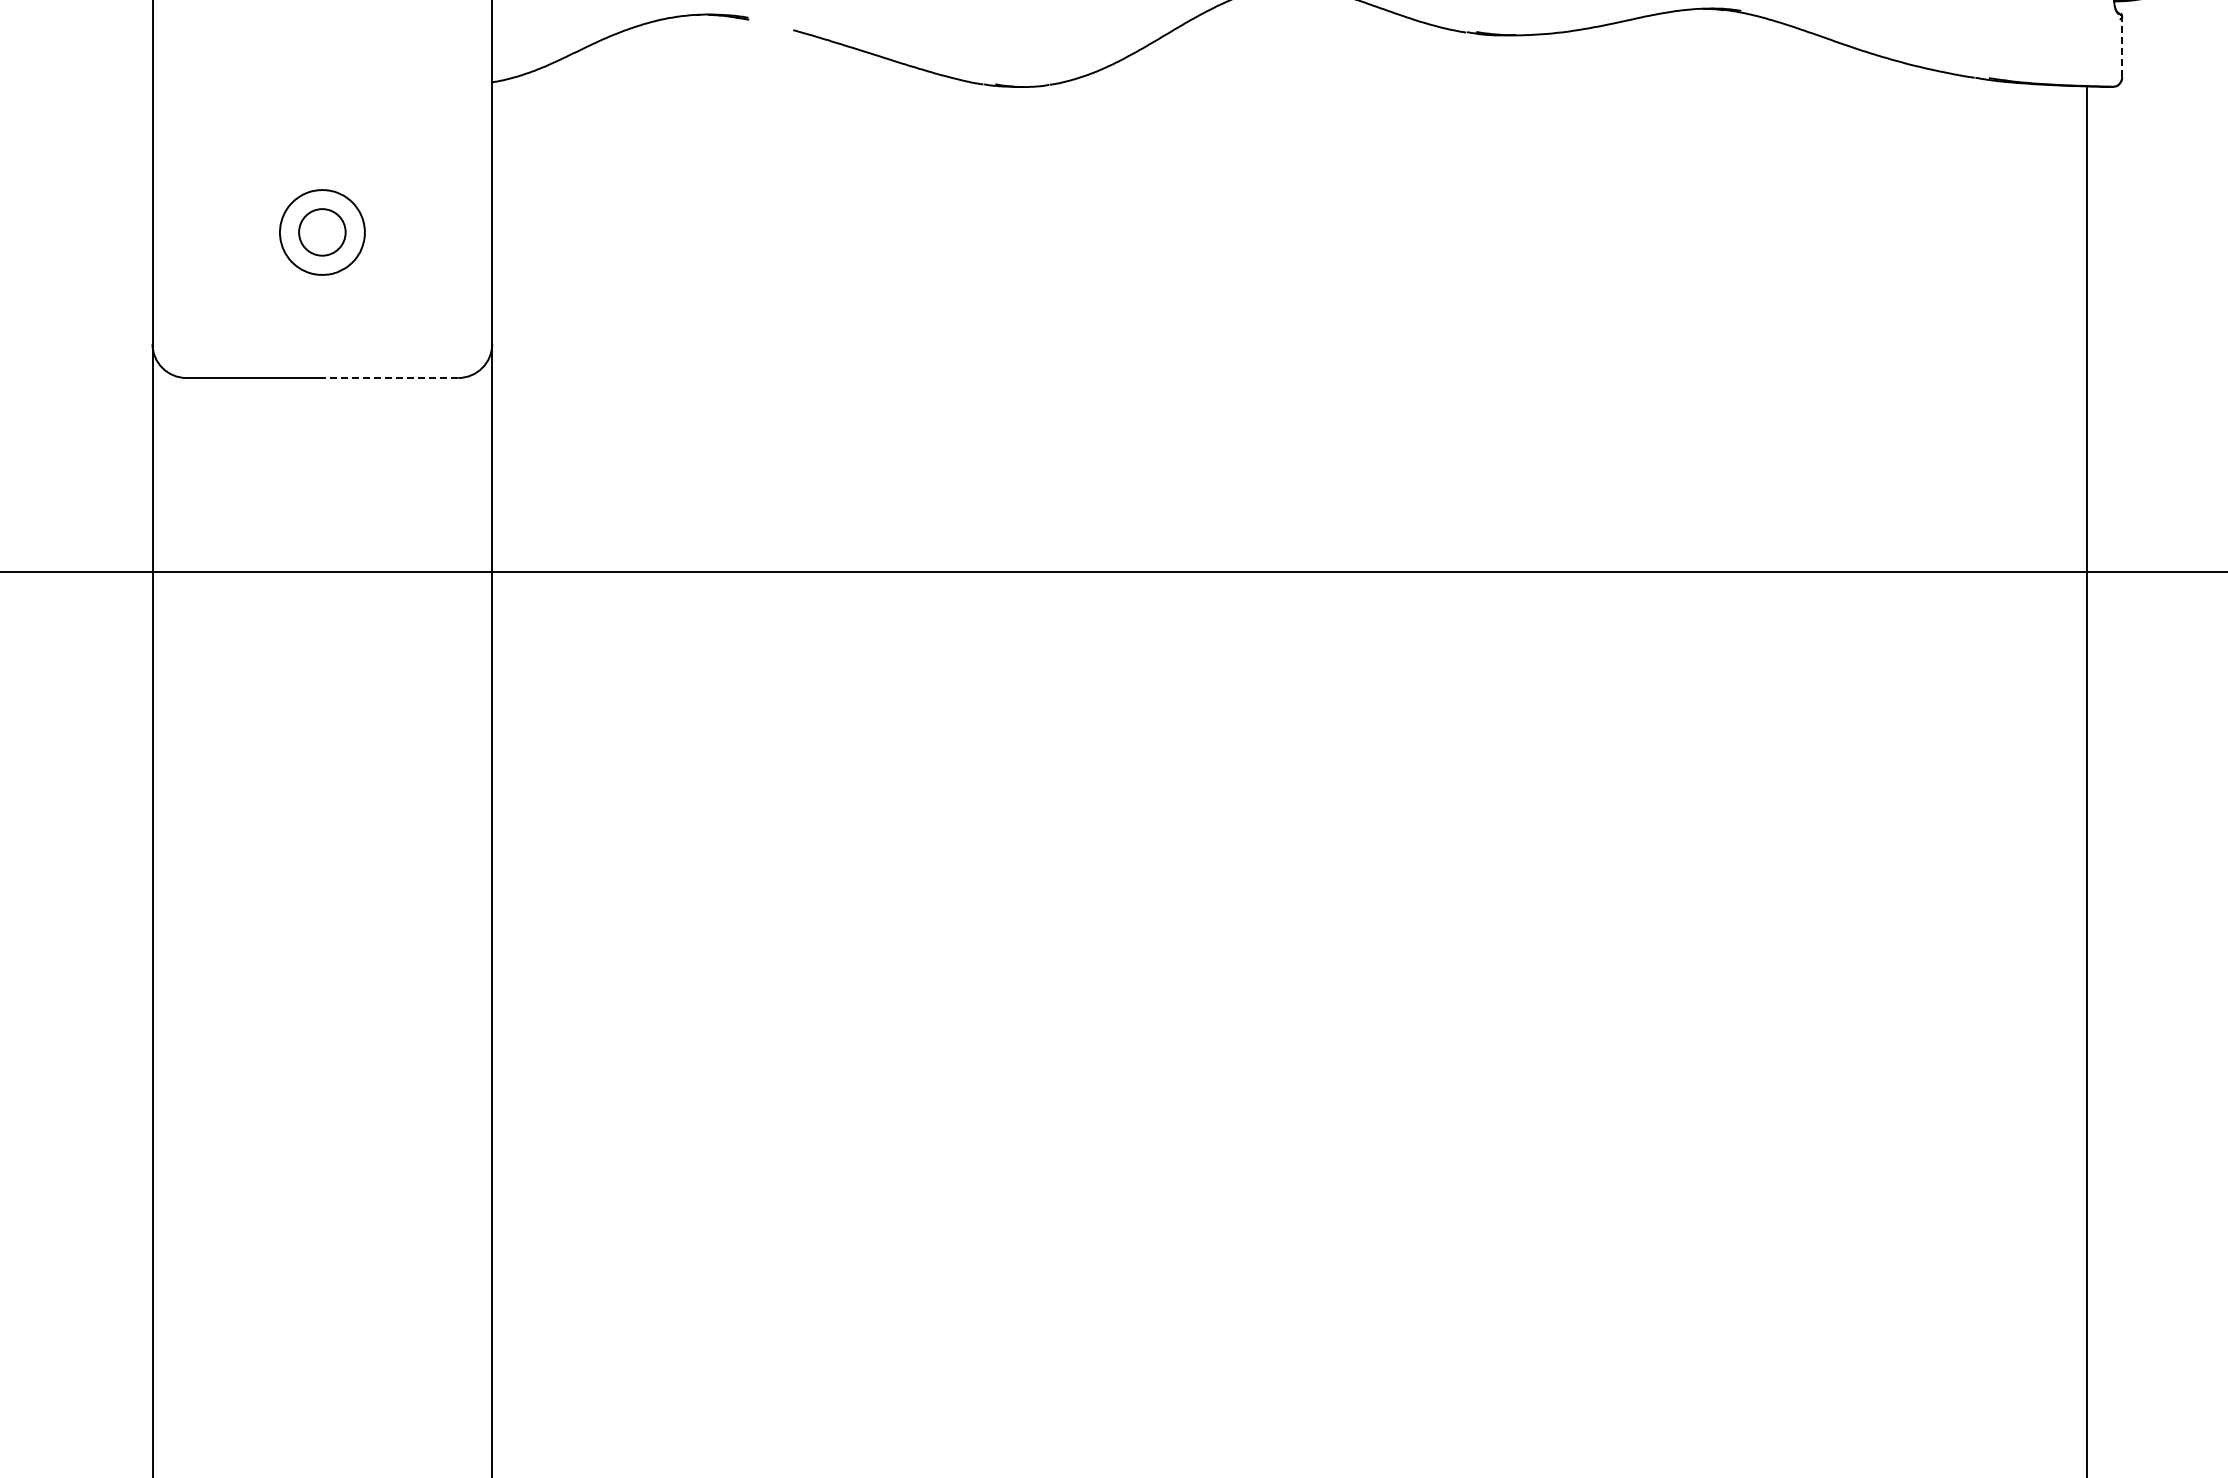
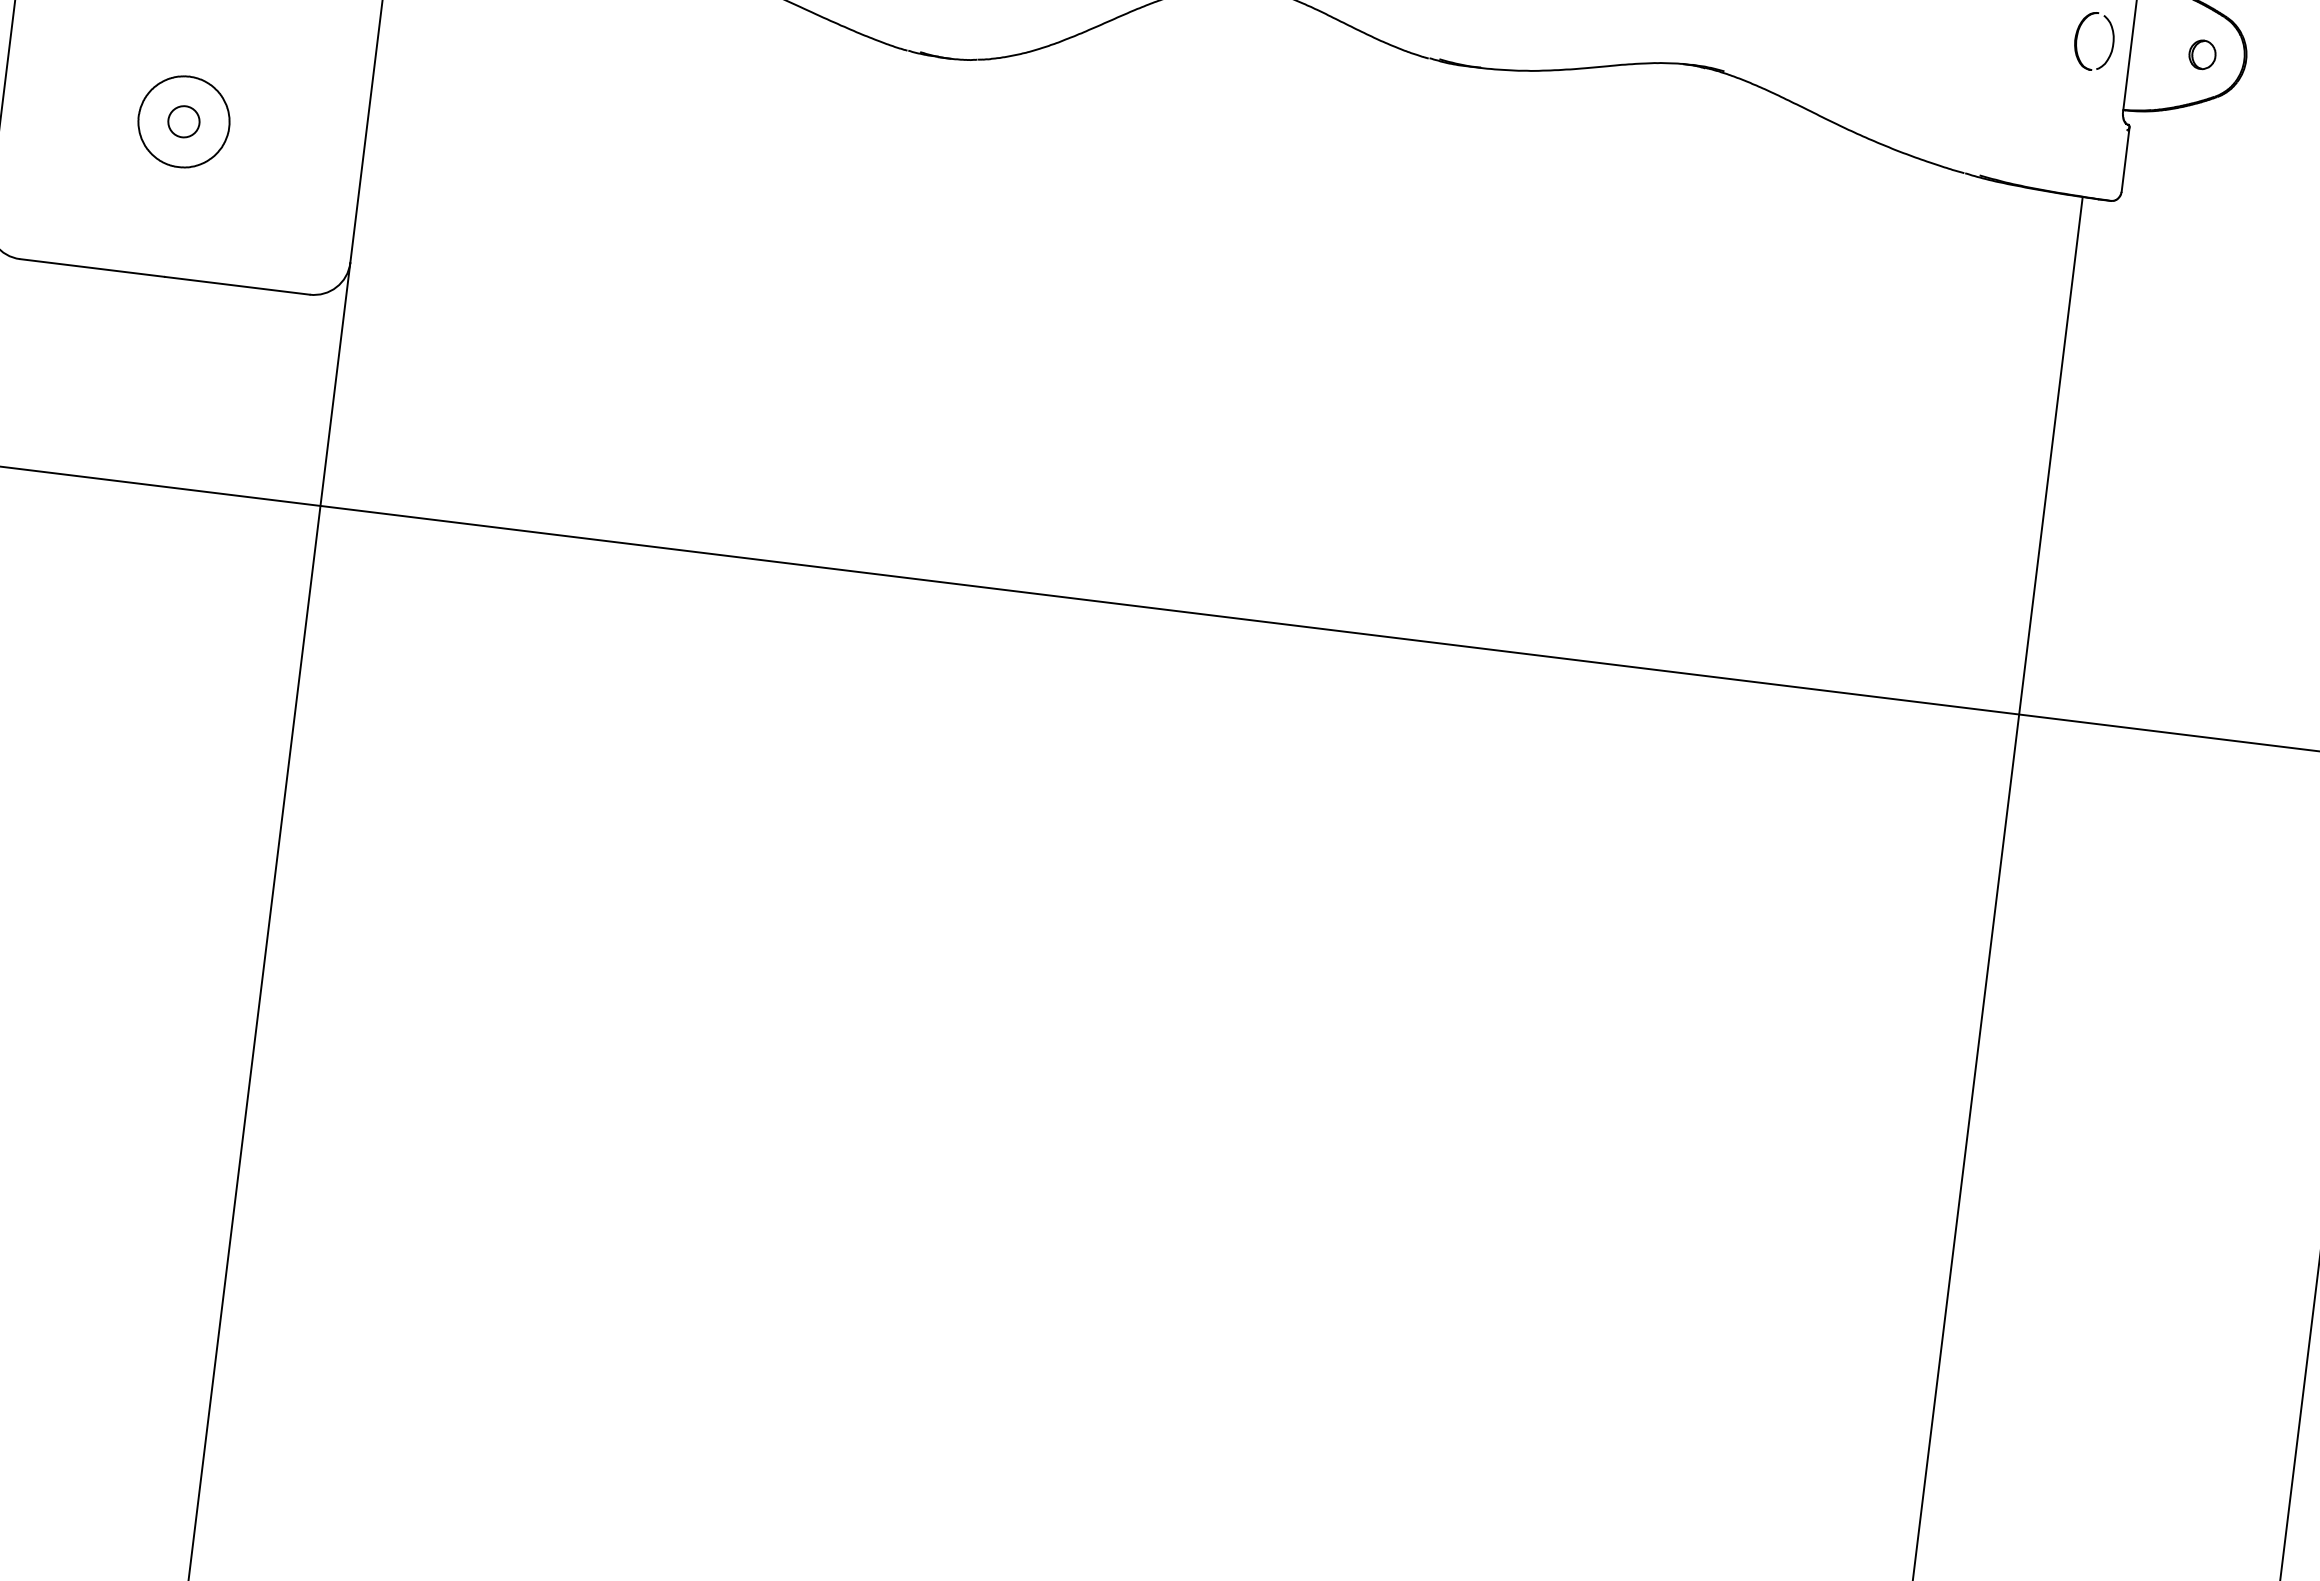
line: (2122, 46) -> (2125, 159), dashed -> solid
circle: (321, 231) -> (183, 120), size x0.62
line: (390, 378) -> (237, 286), dashed -> solid

